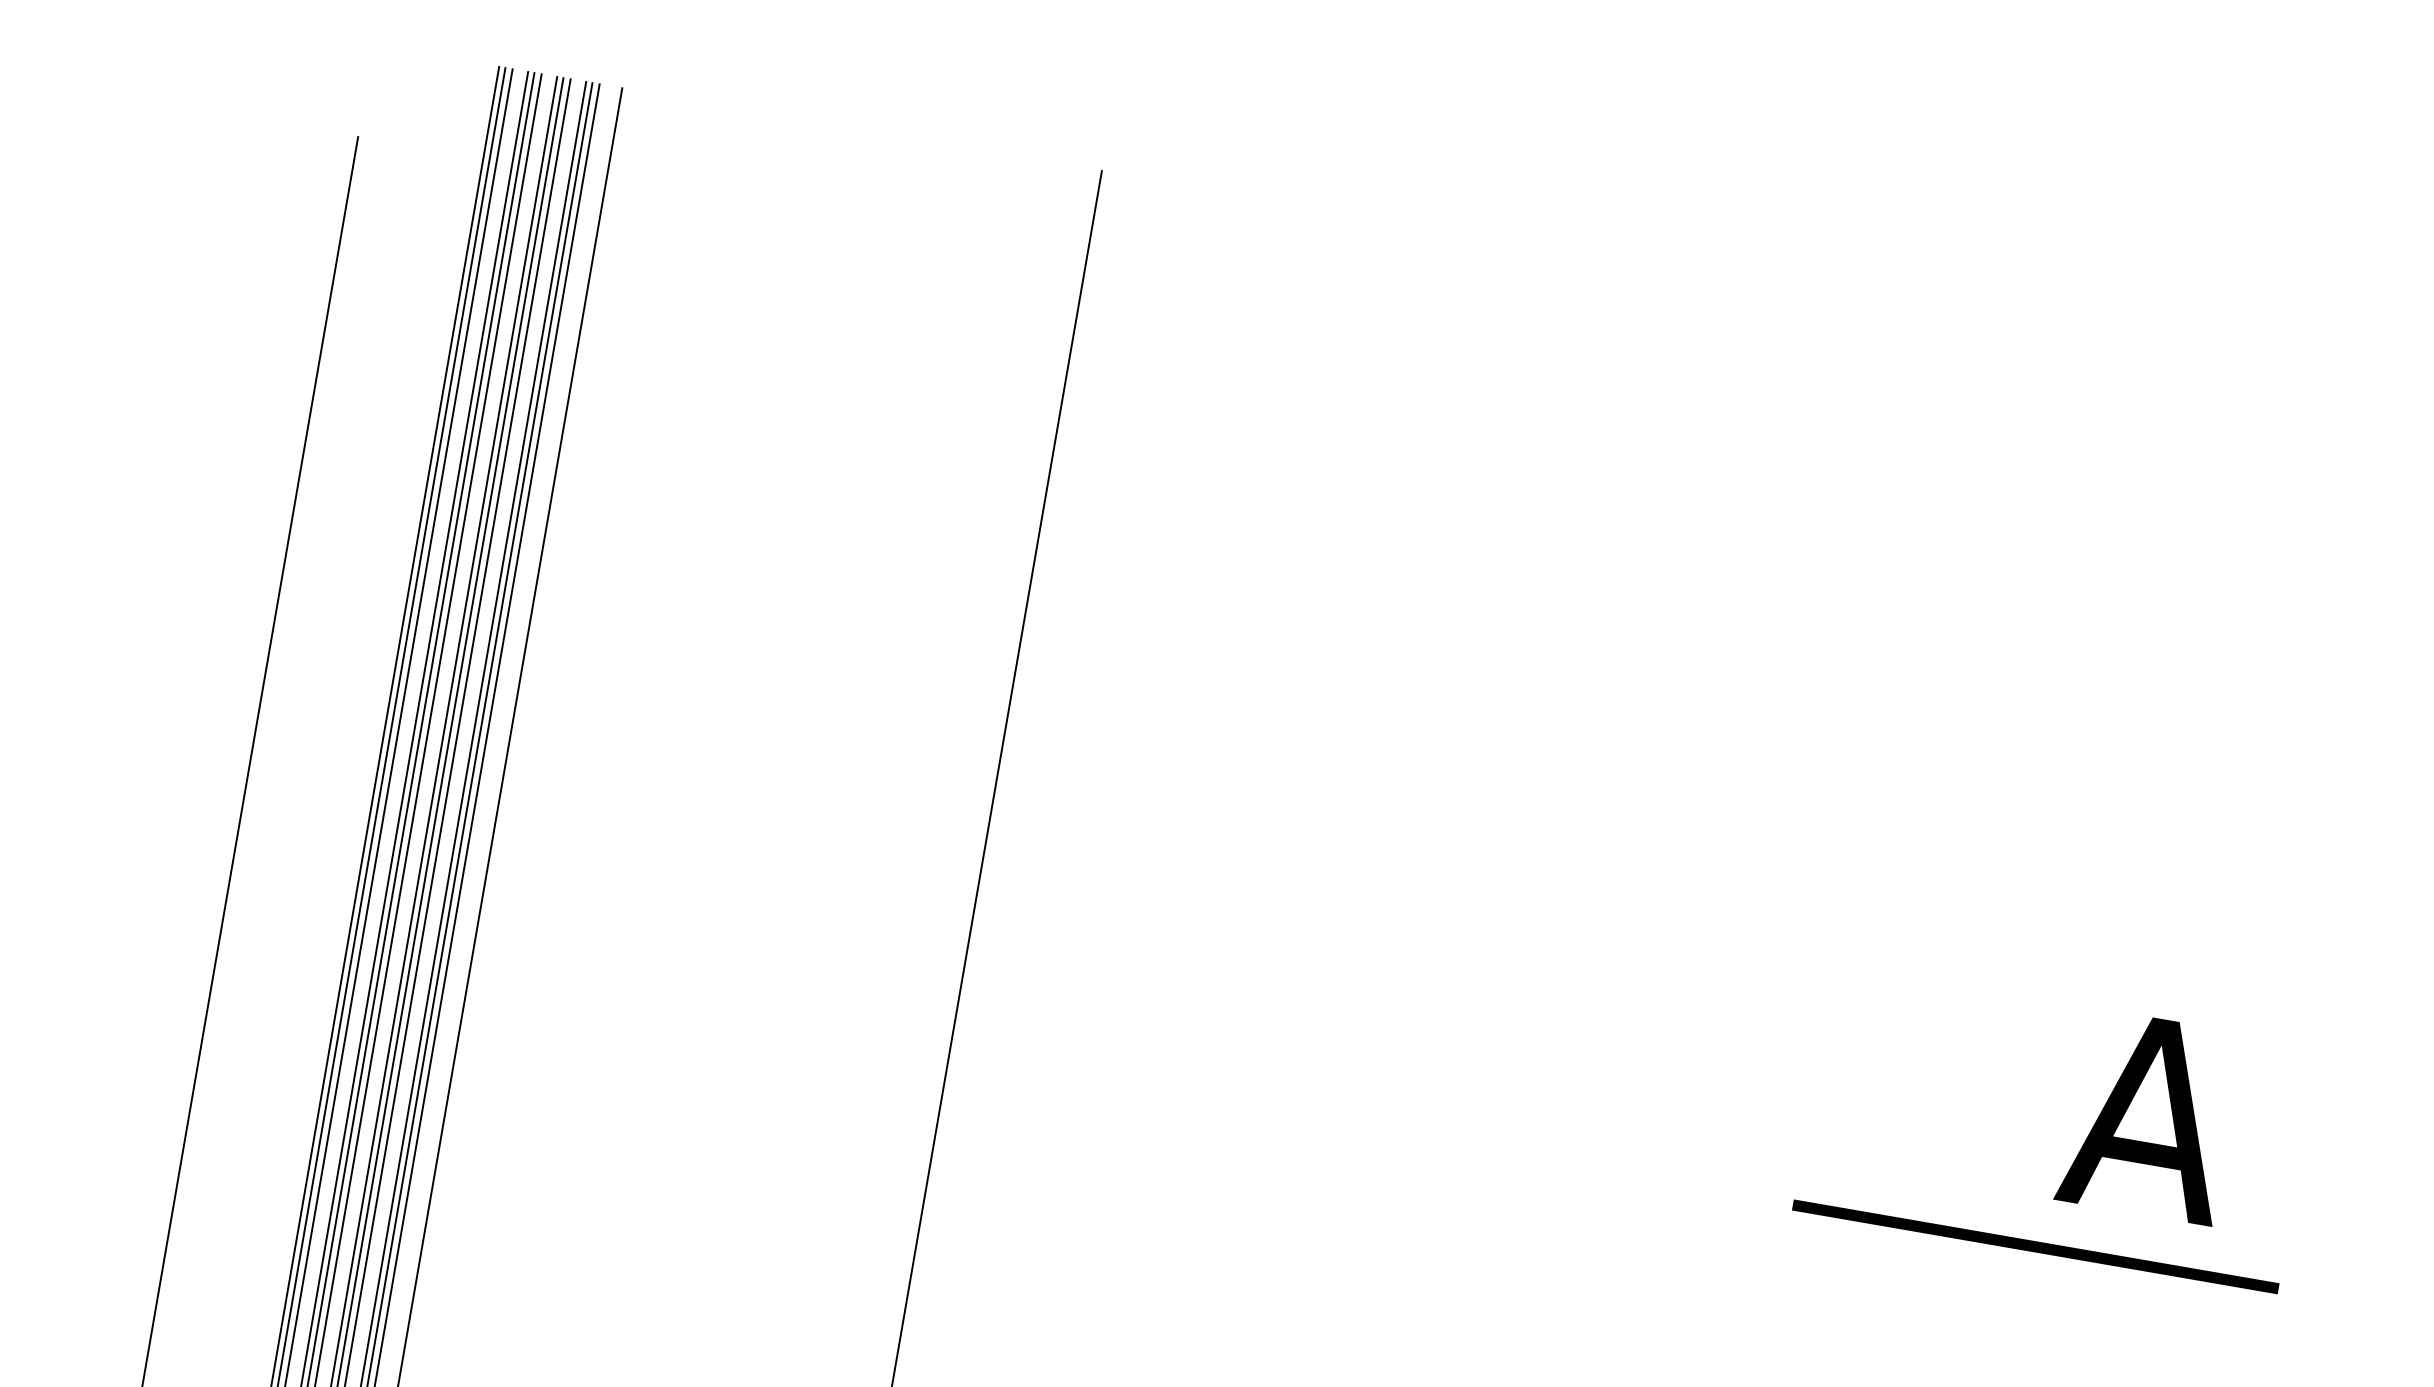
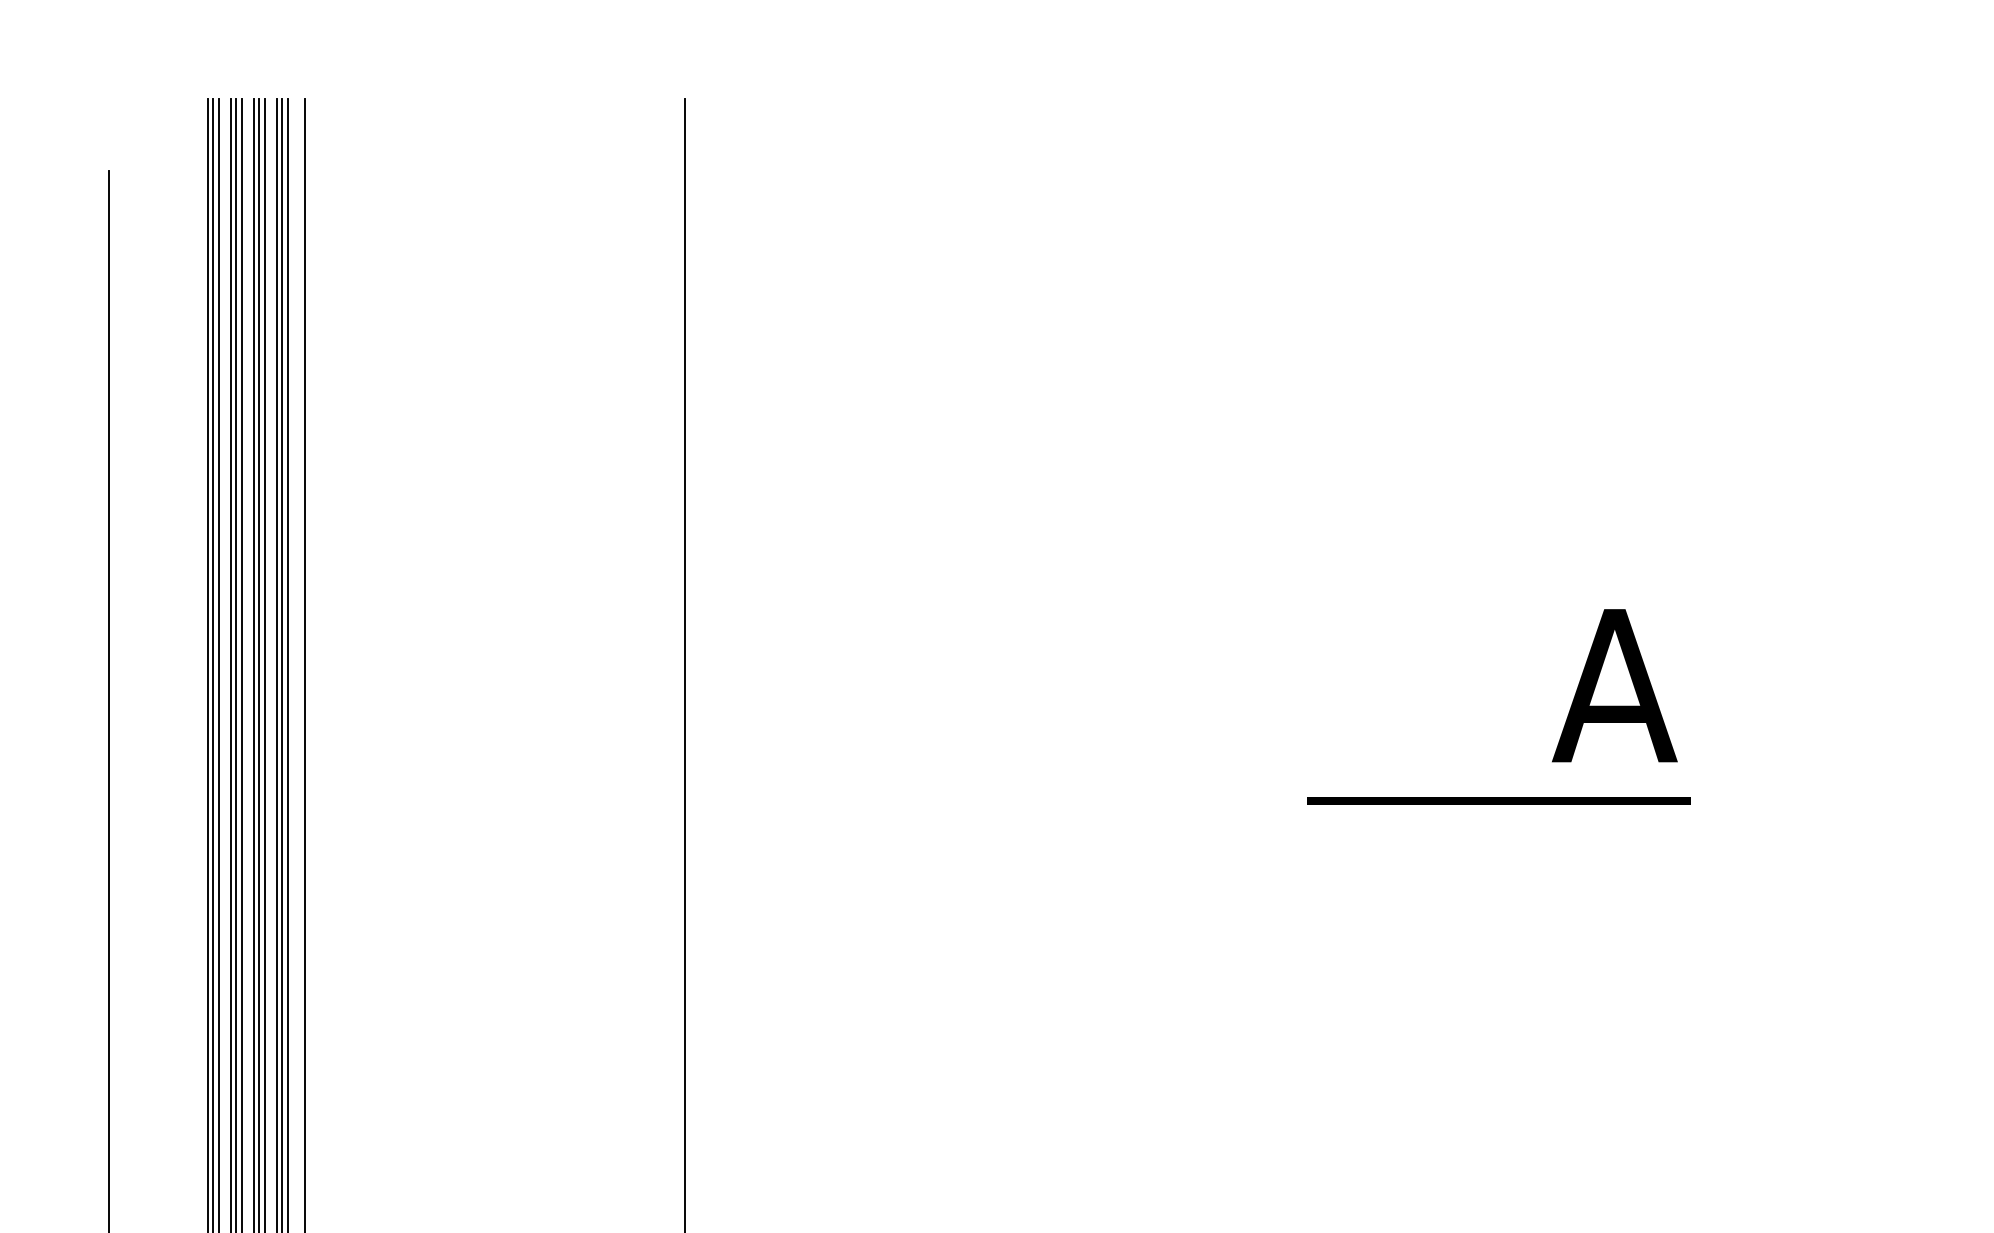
line: (2035, 1246) -> (1498, 800), moved

